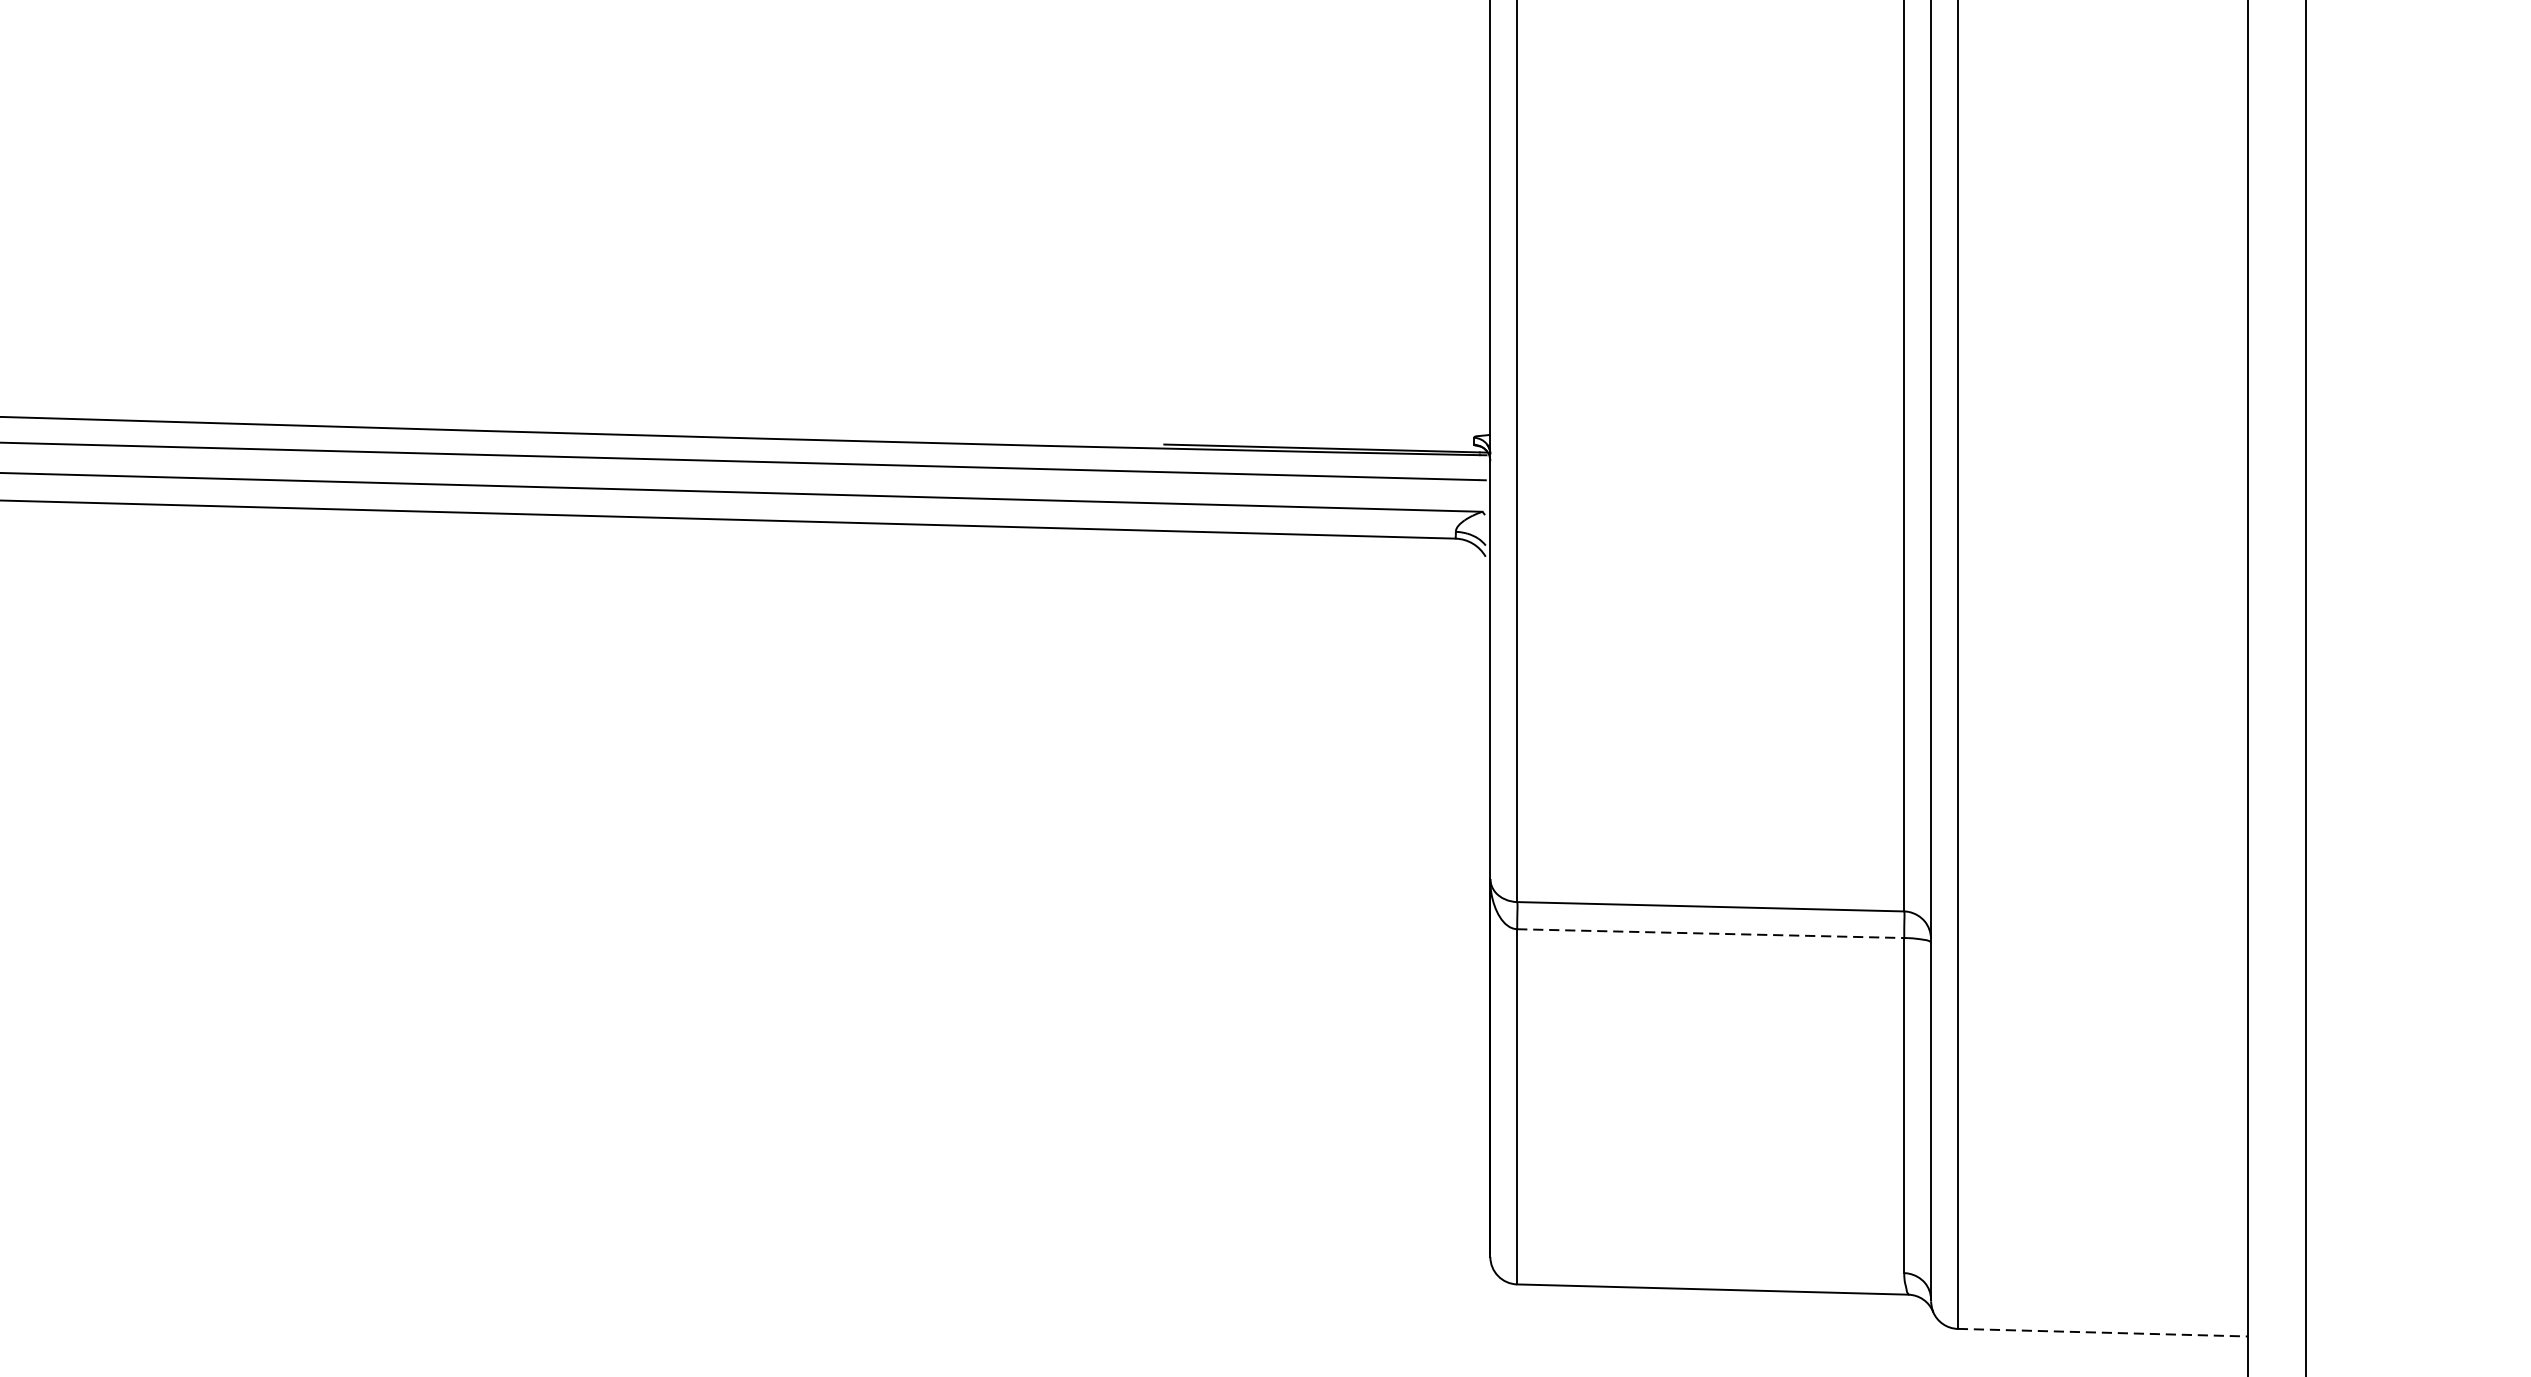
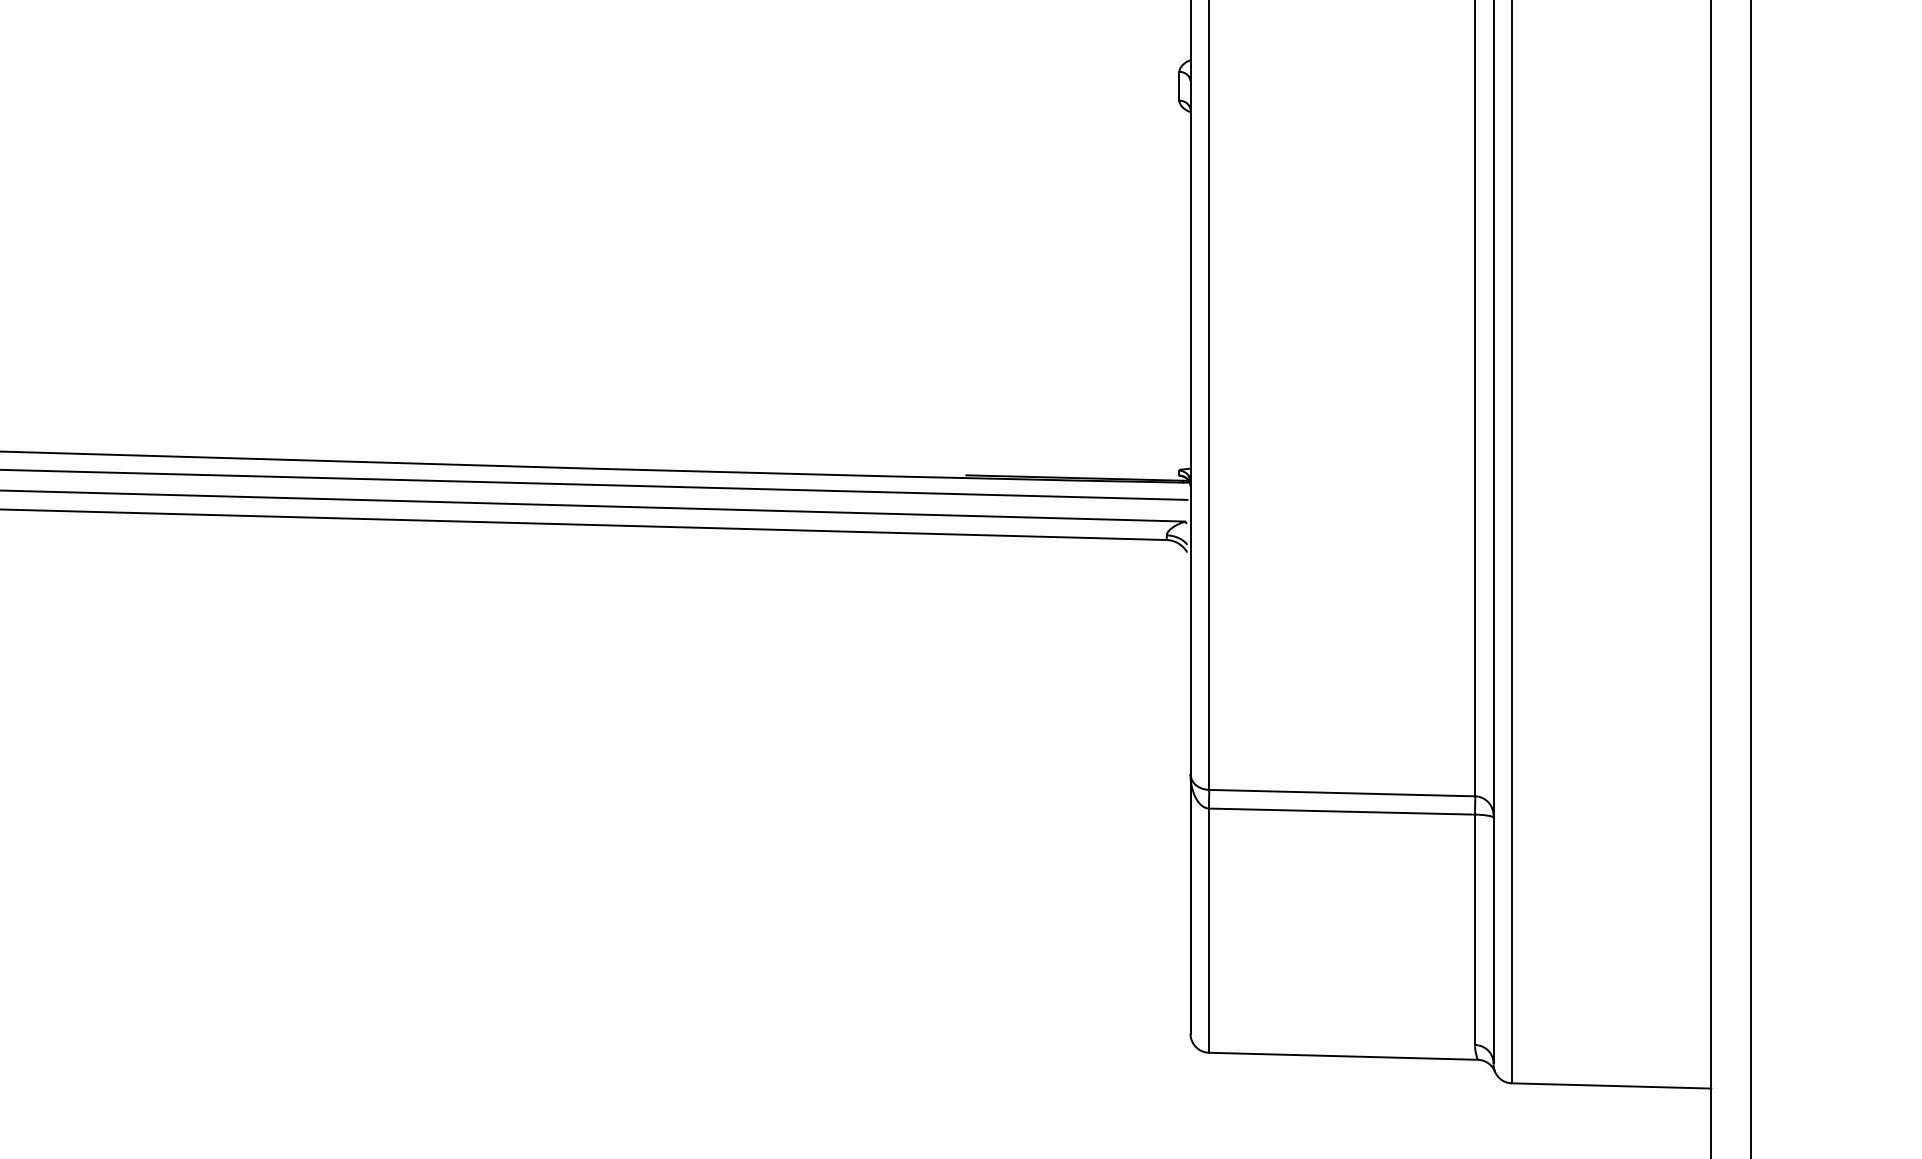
line: (1711, 933) -> (1342, 811), dashed -> solid
line: (2102, 1332) -> (1611, 1085), dashed -> solid

